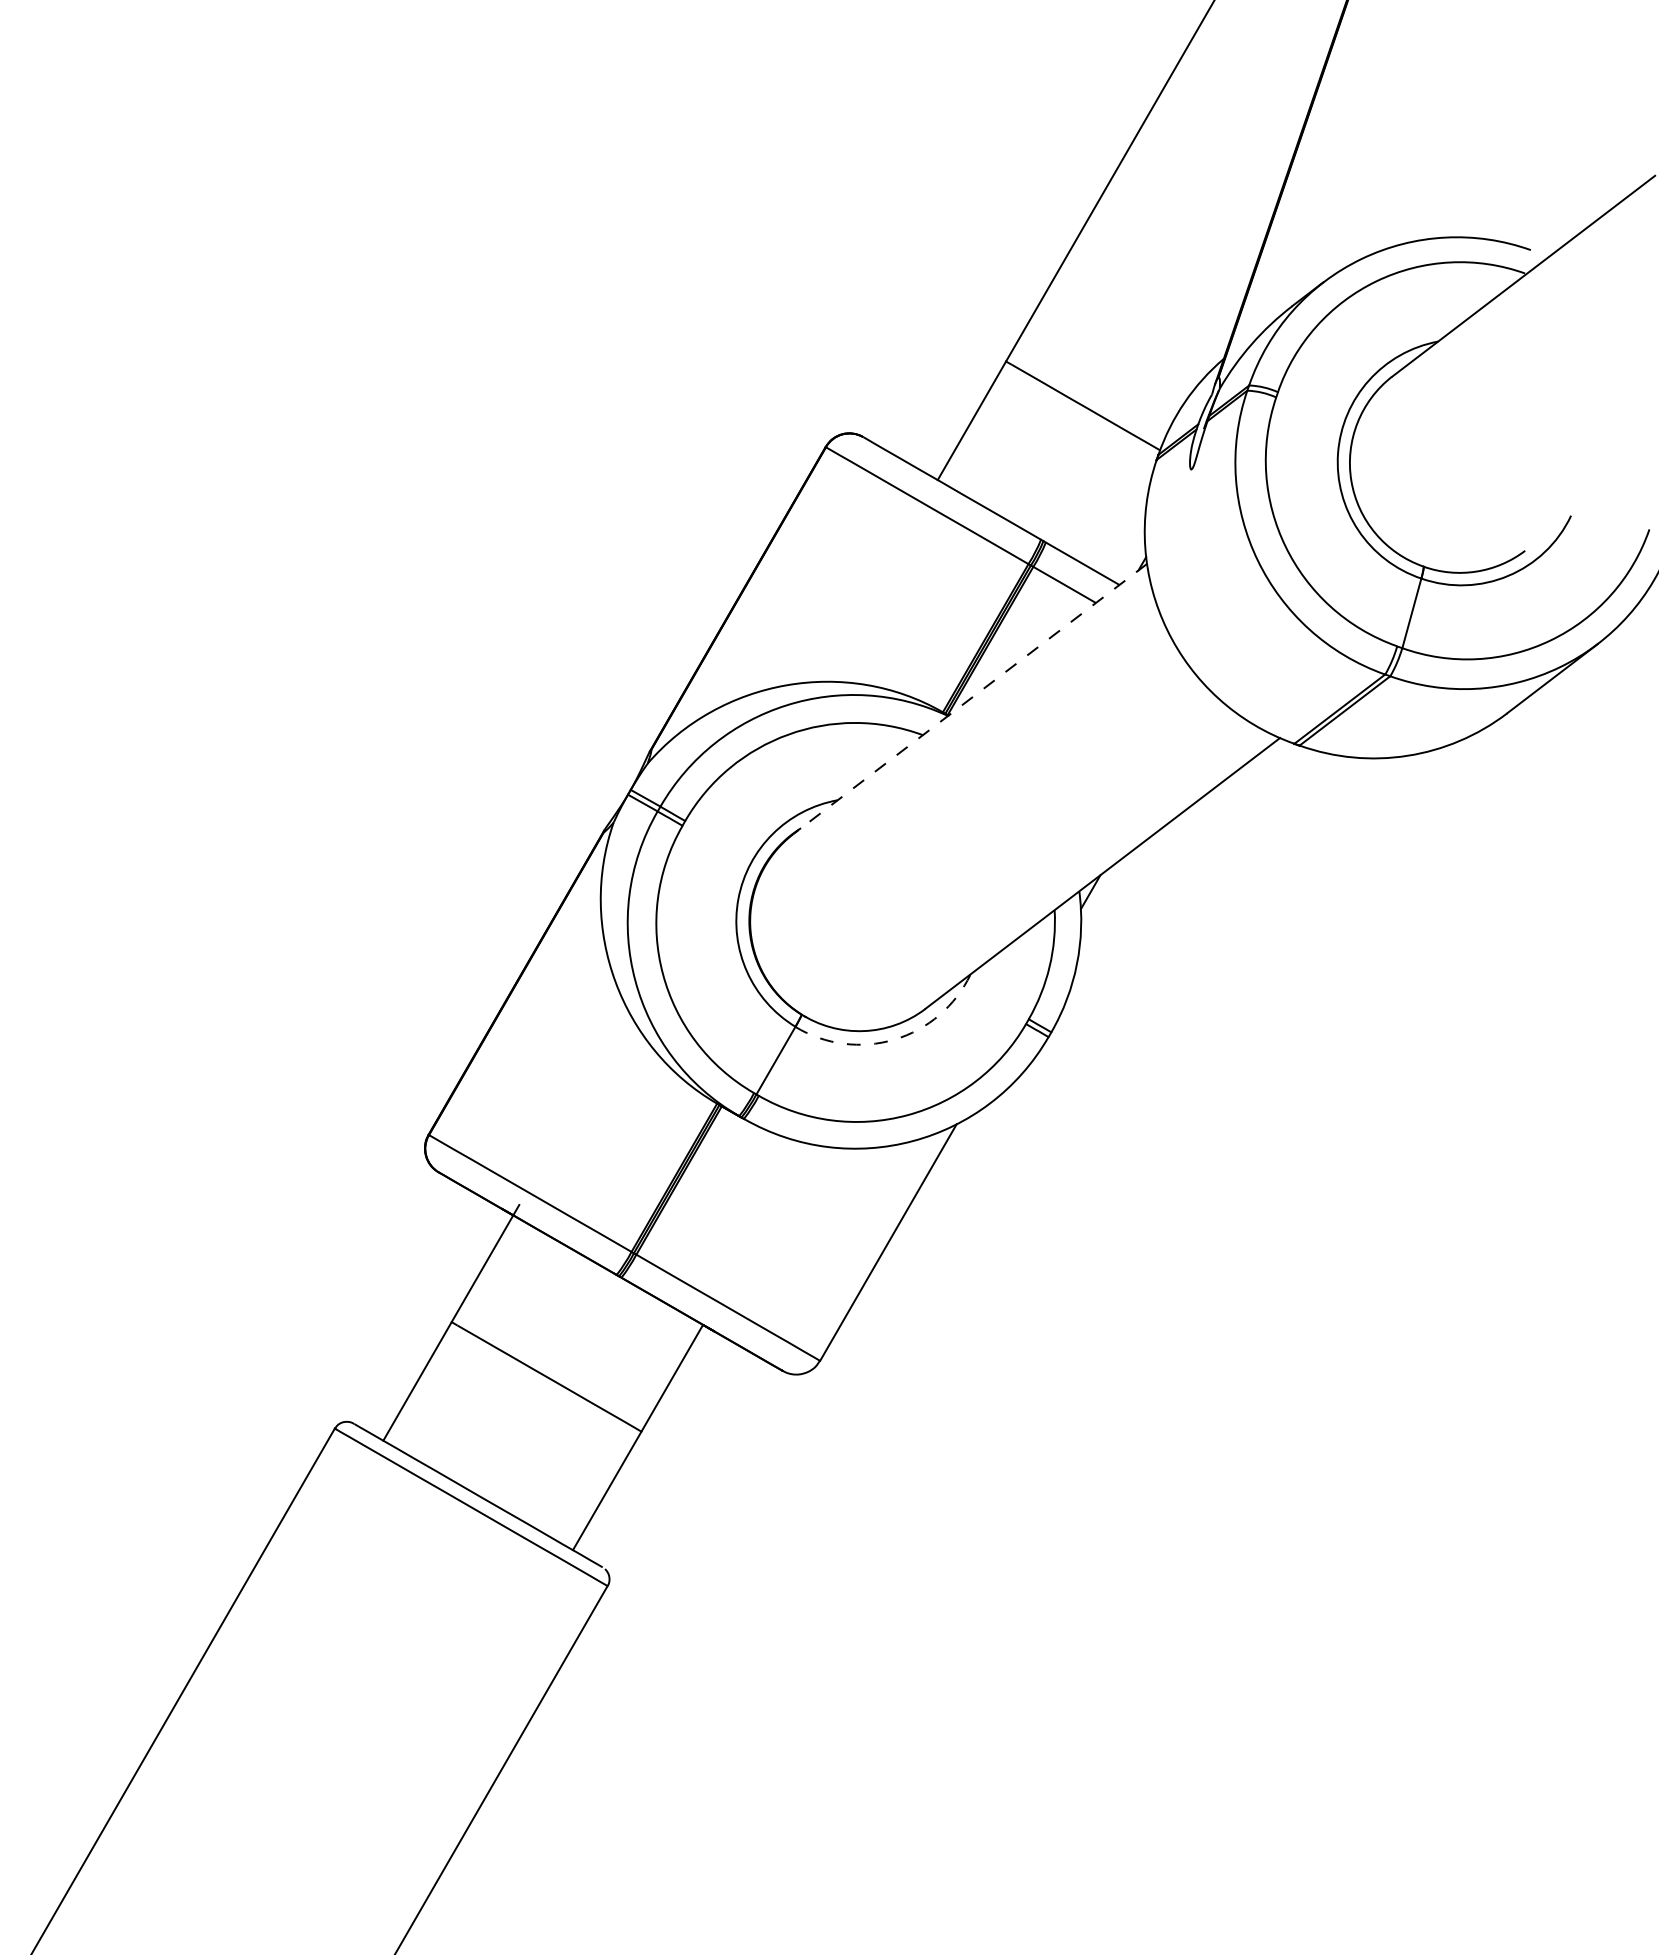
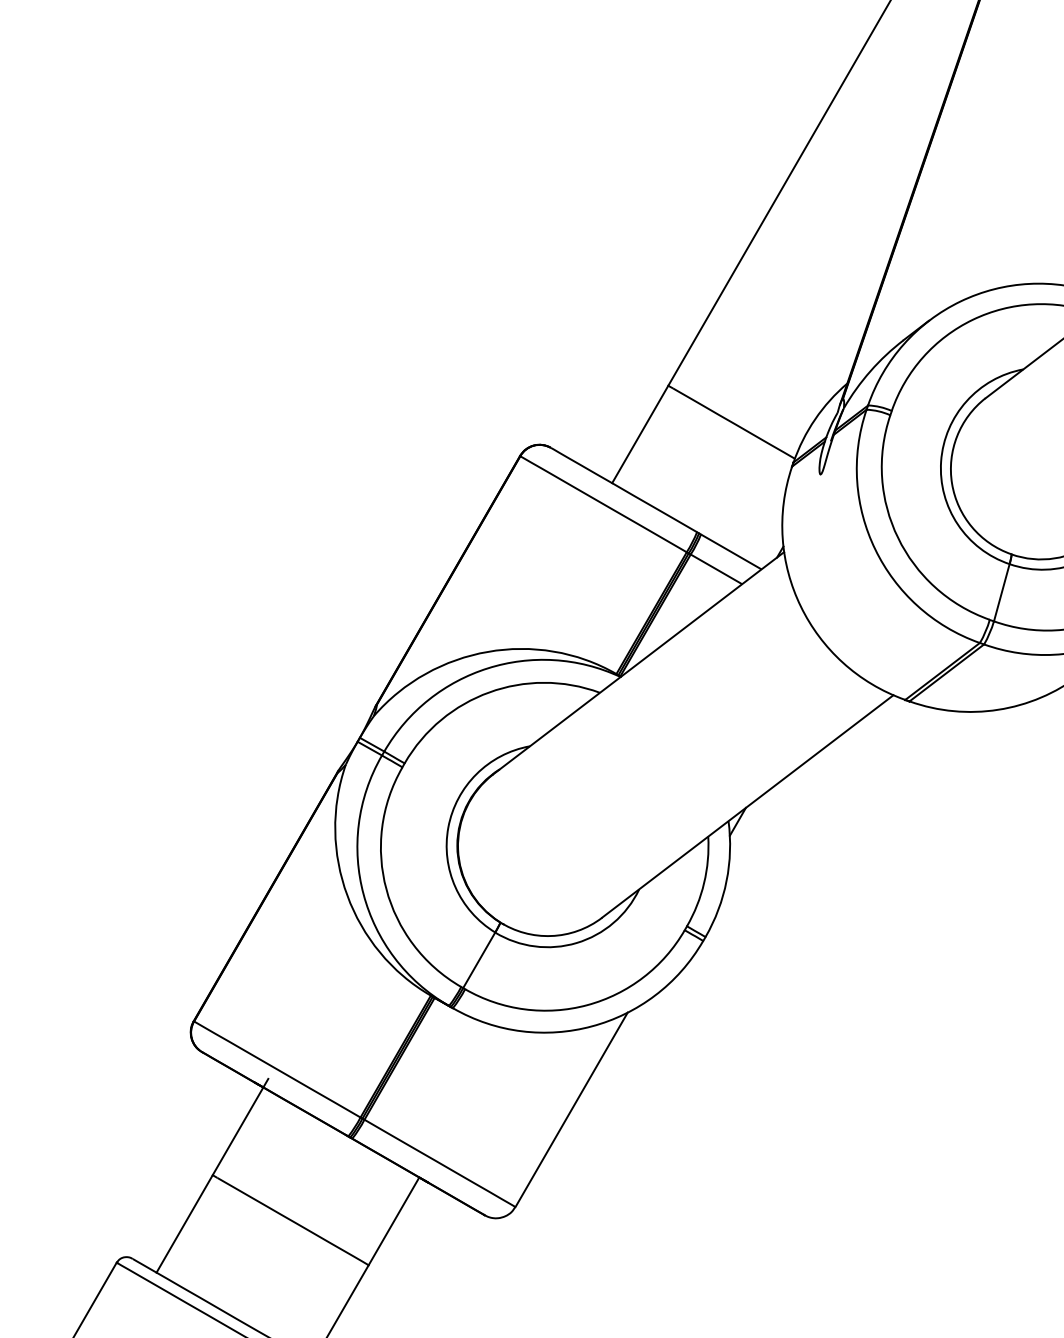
line: (970, 699) -> (639, 663), dashed -> solid
arc: (894, 1039) -> (576, 942), dashed -> solid

